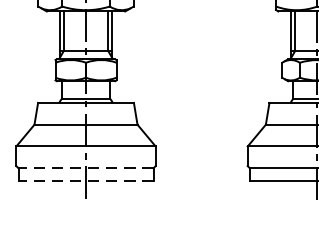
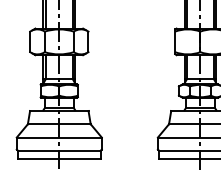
line: (84, 167) -> (58, 150), dashed -> solid
line: (84, 180) -> (58, 158), dashed -> solid

